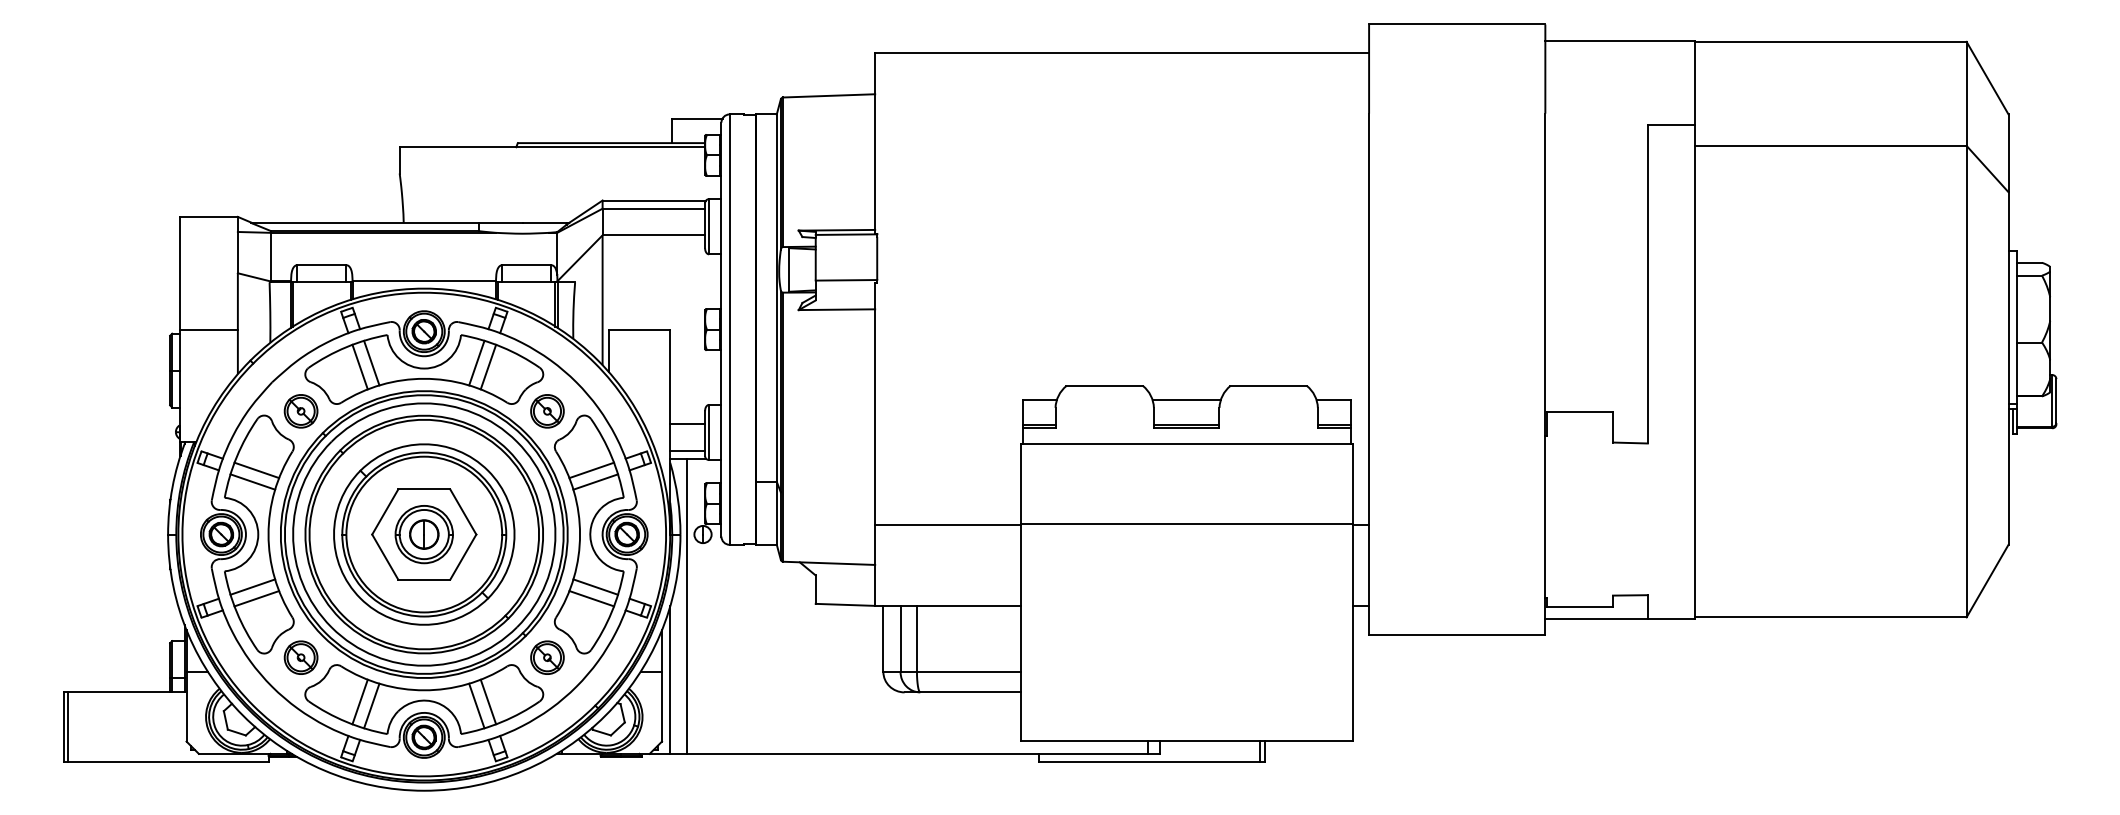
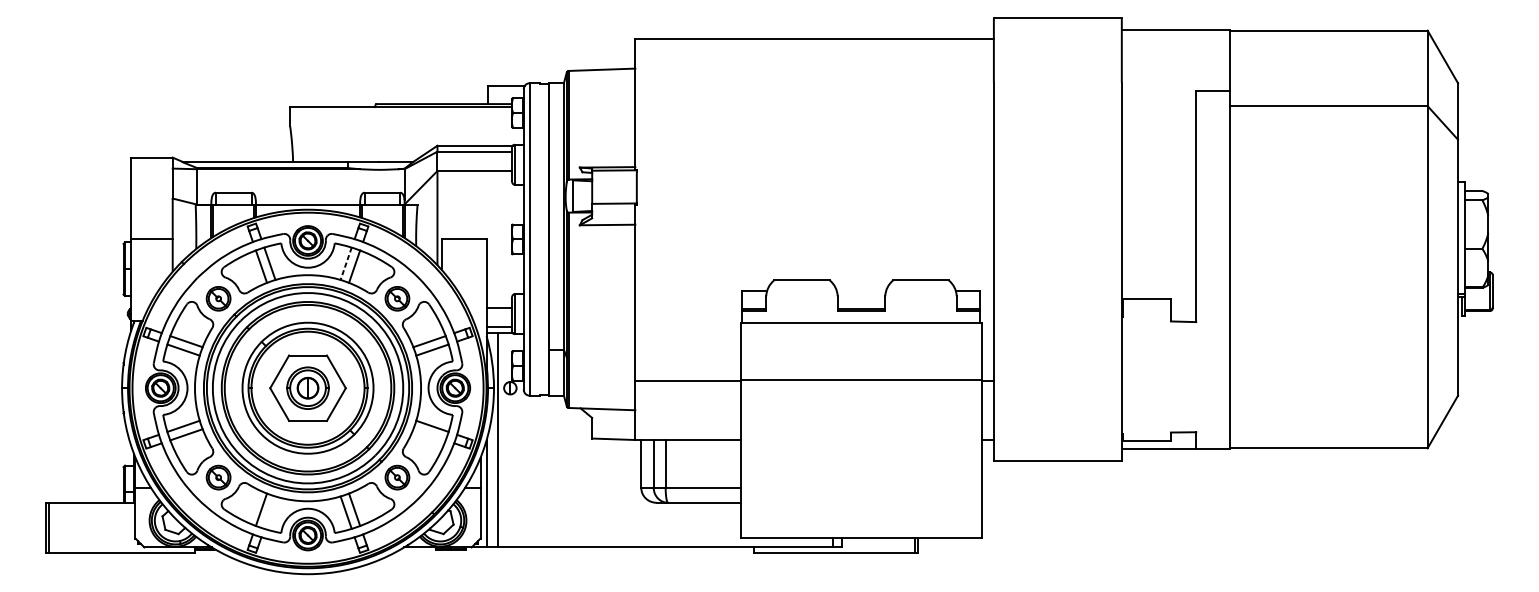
line: (476, 363) -> (345, 264), solid -> dashed
line: (1186, 400) -> (861, 290), removed
line: (591, 598) -> (429, 434), removed
line: (371, 705) -> (269, 512), removed

